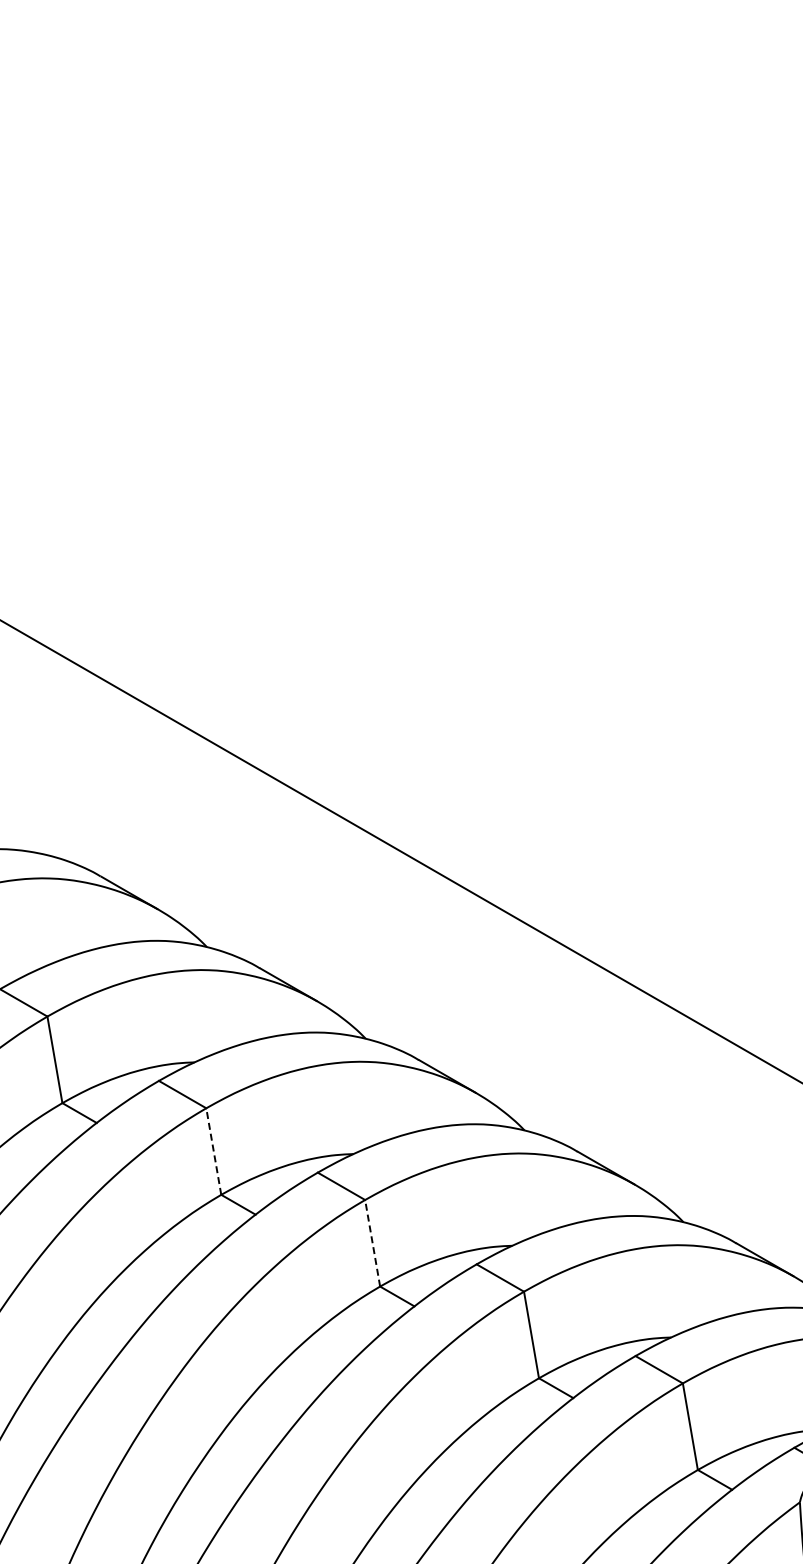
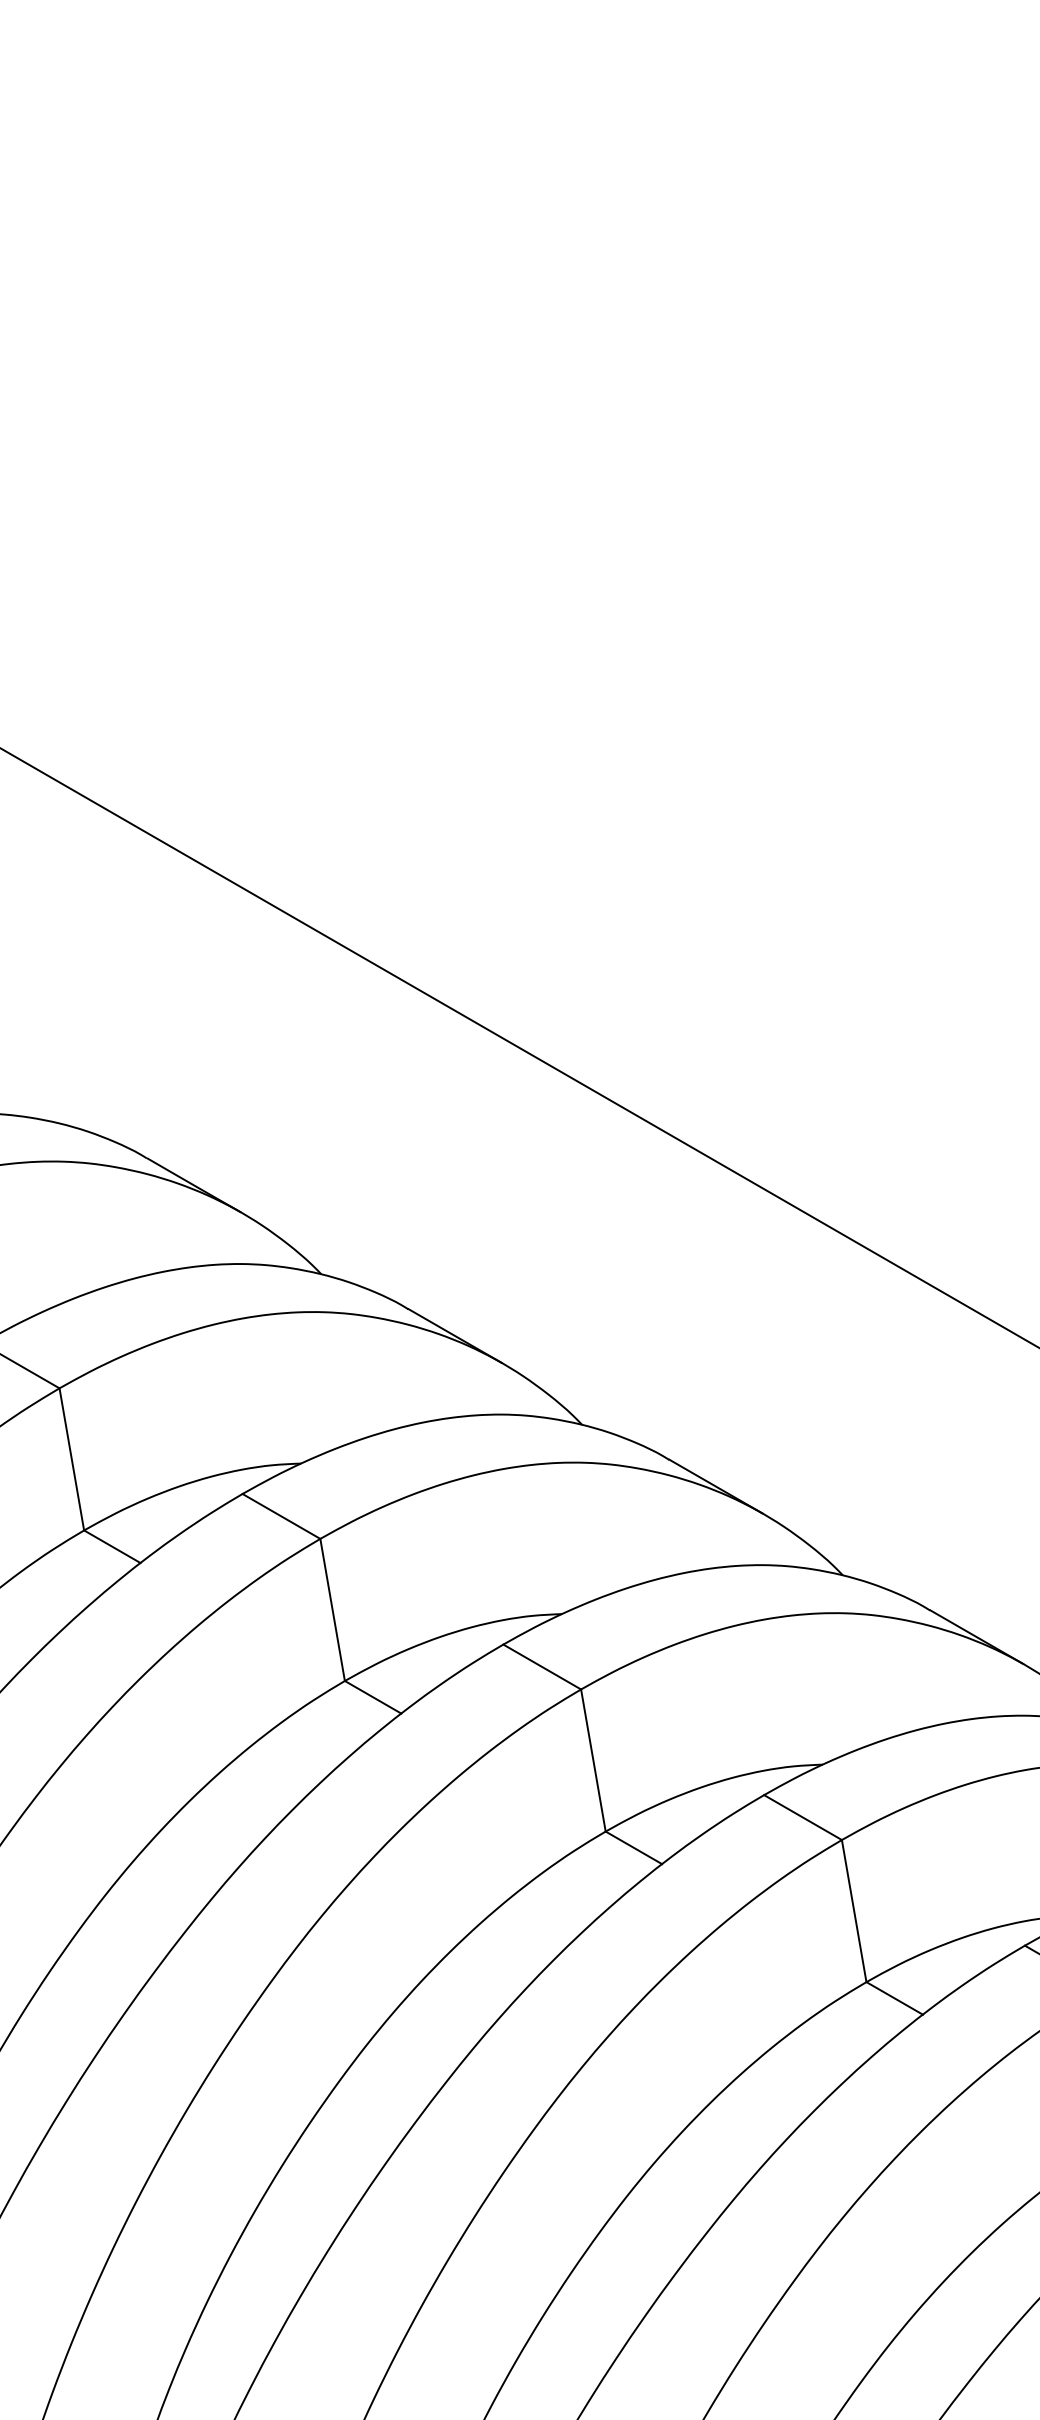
line: (213, 1151) -> (332, 1609), dashed -> solid
line: (372, 1243) -> (593, 1760), dashed -> solid

